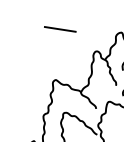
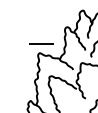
line: (60, 28) -> (41, 43), moved

